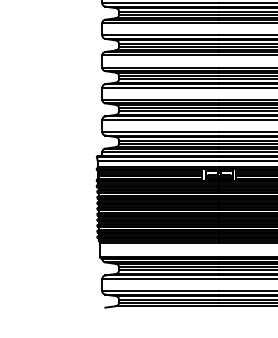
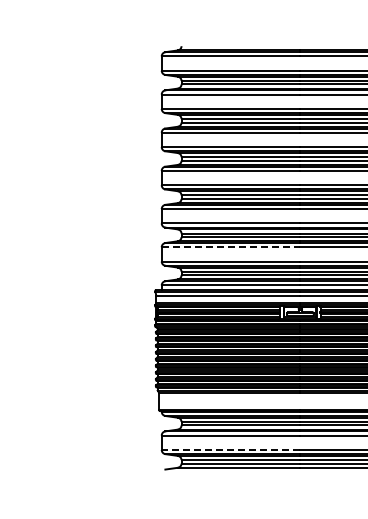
line: (161, 120) -> (231, 247), solid -> dashed
line: (160, 290) -> (230, 449), solid -> dashed

